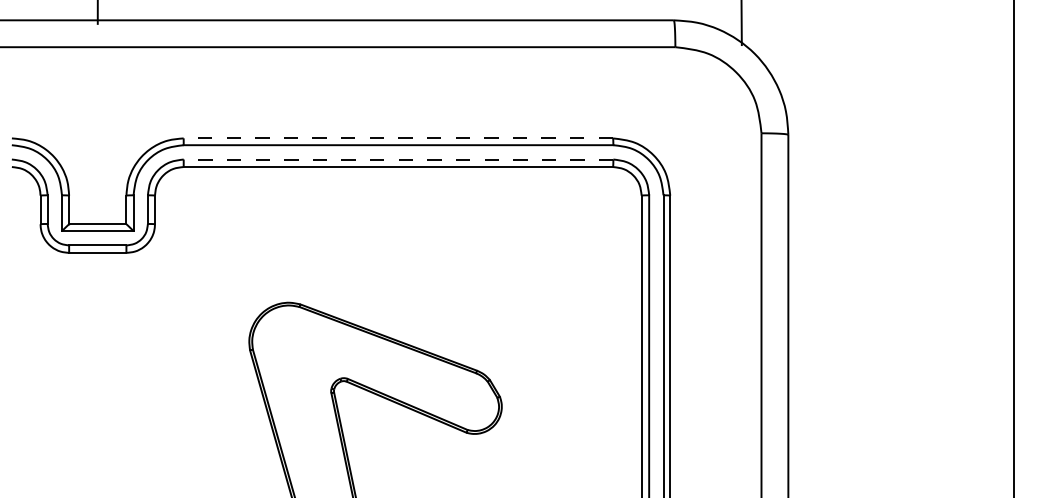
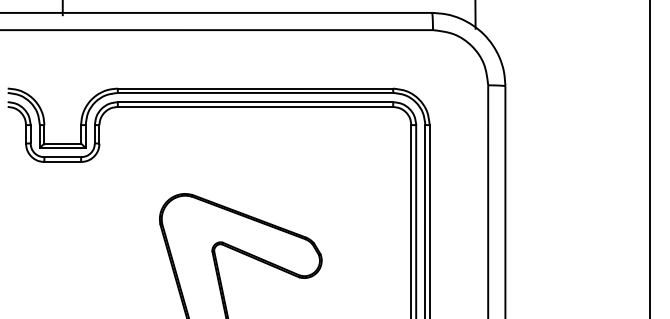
line: (398, 138) -> (255, 88), dashed -> solid
line: (398, 160) -> (255, 102), dashed -> solid

